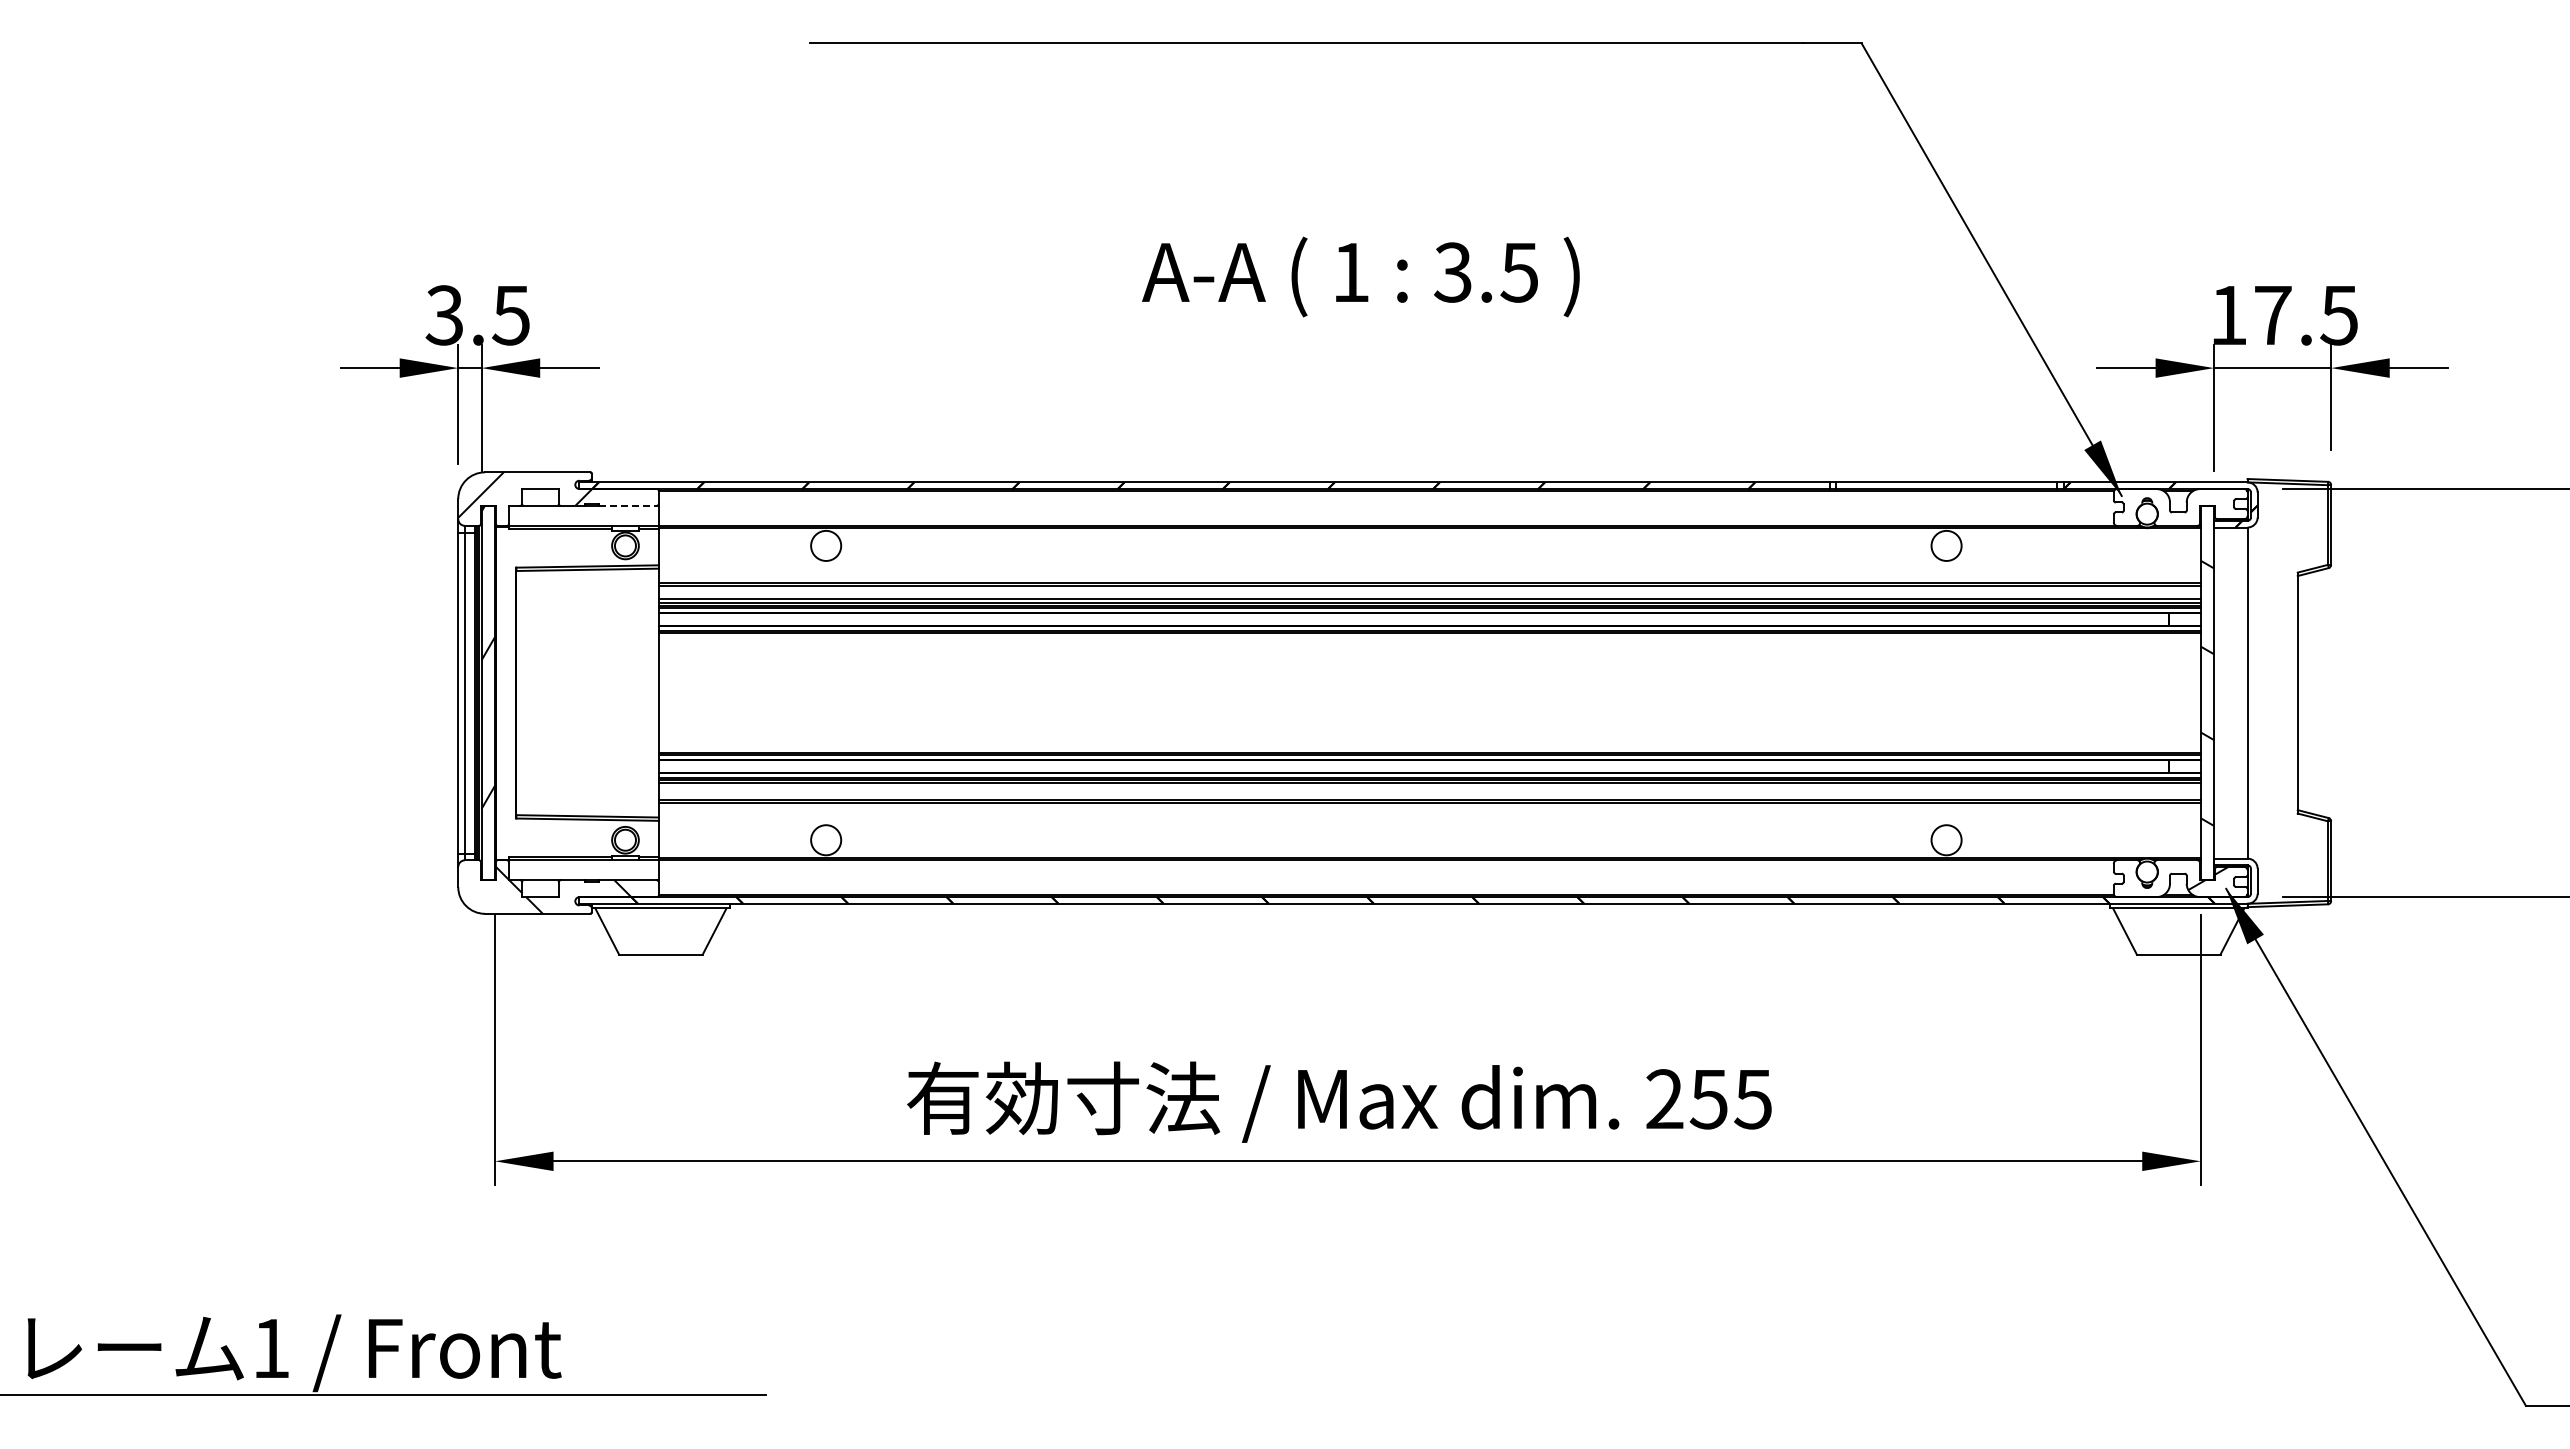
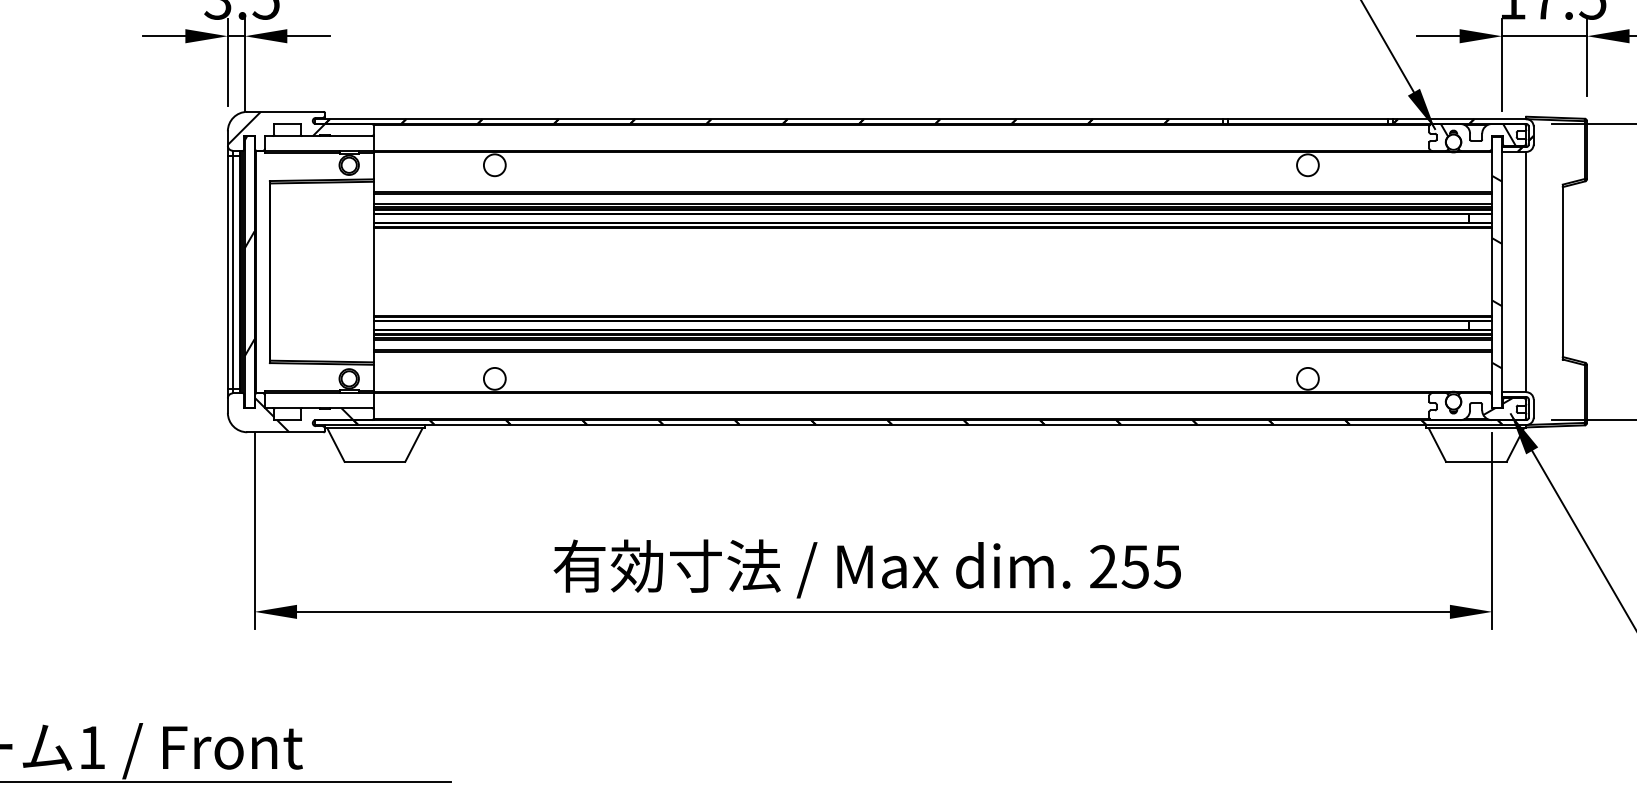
hatch: (2180, 504) -> (1477, 135), added
line: (628, 505) -> (351, 135), dashed -> solid
line: (1429, 786) -> (932, 339), added

